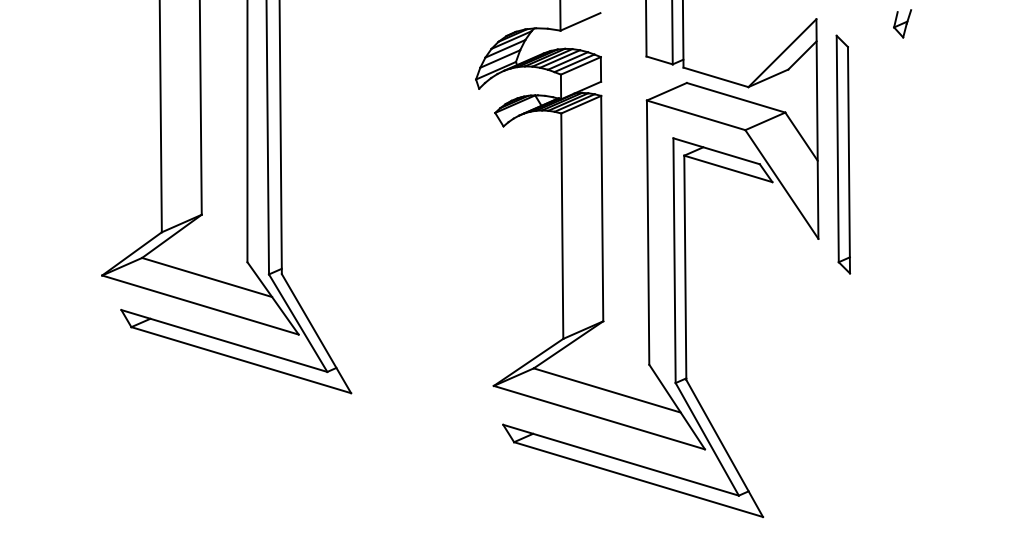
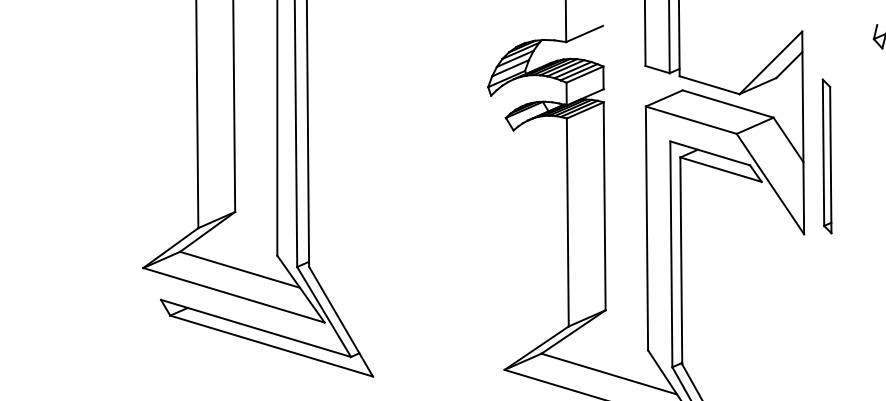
part: (843, 154) -> (827, 156), size x0.7

